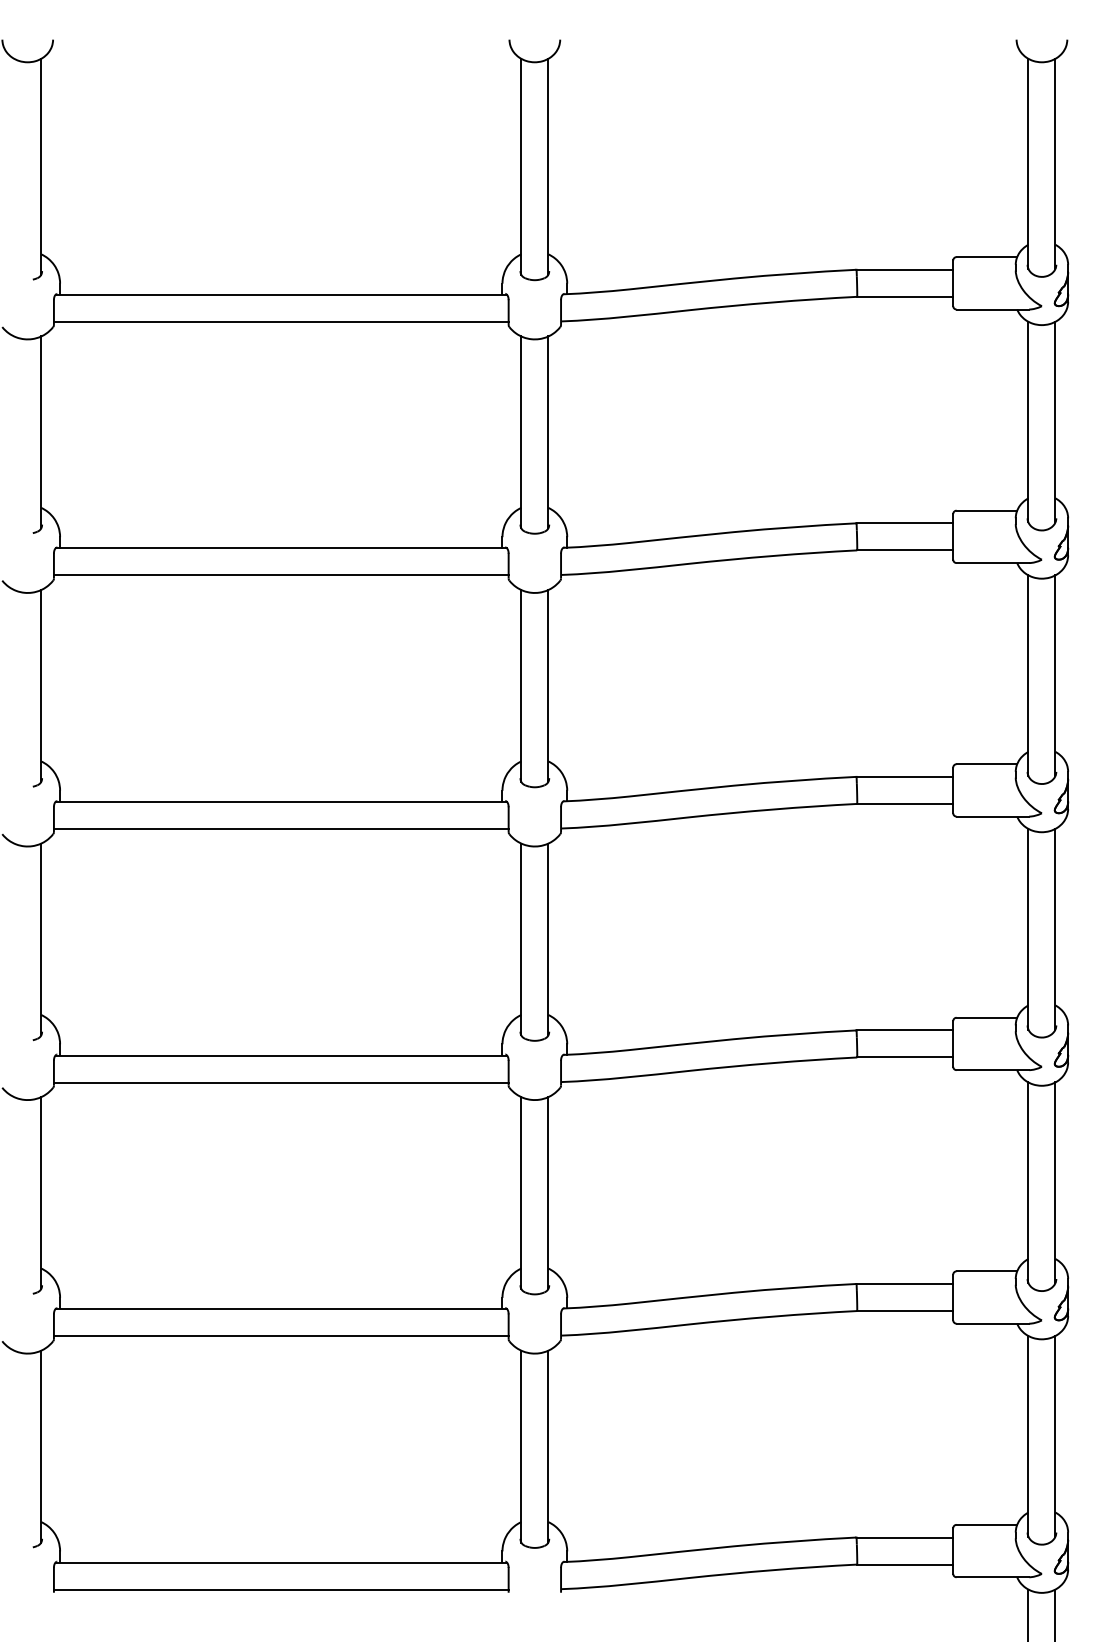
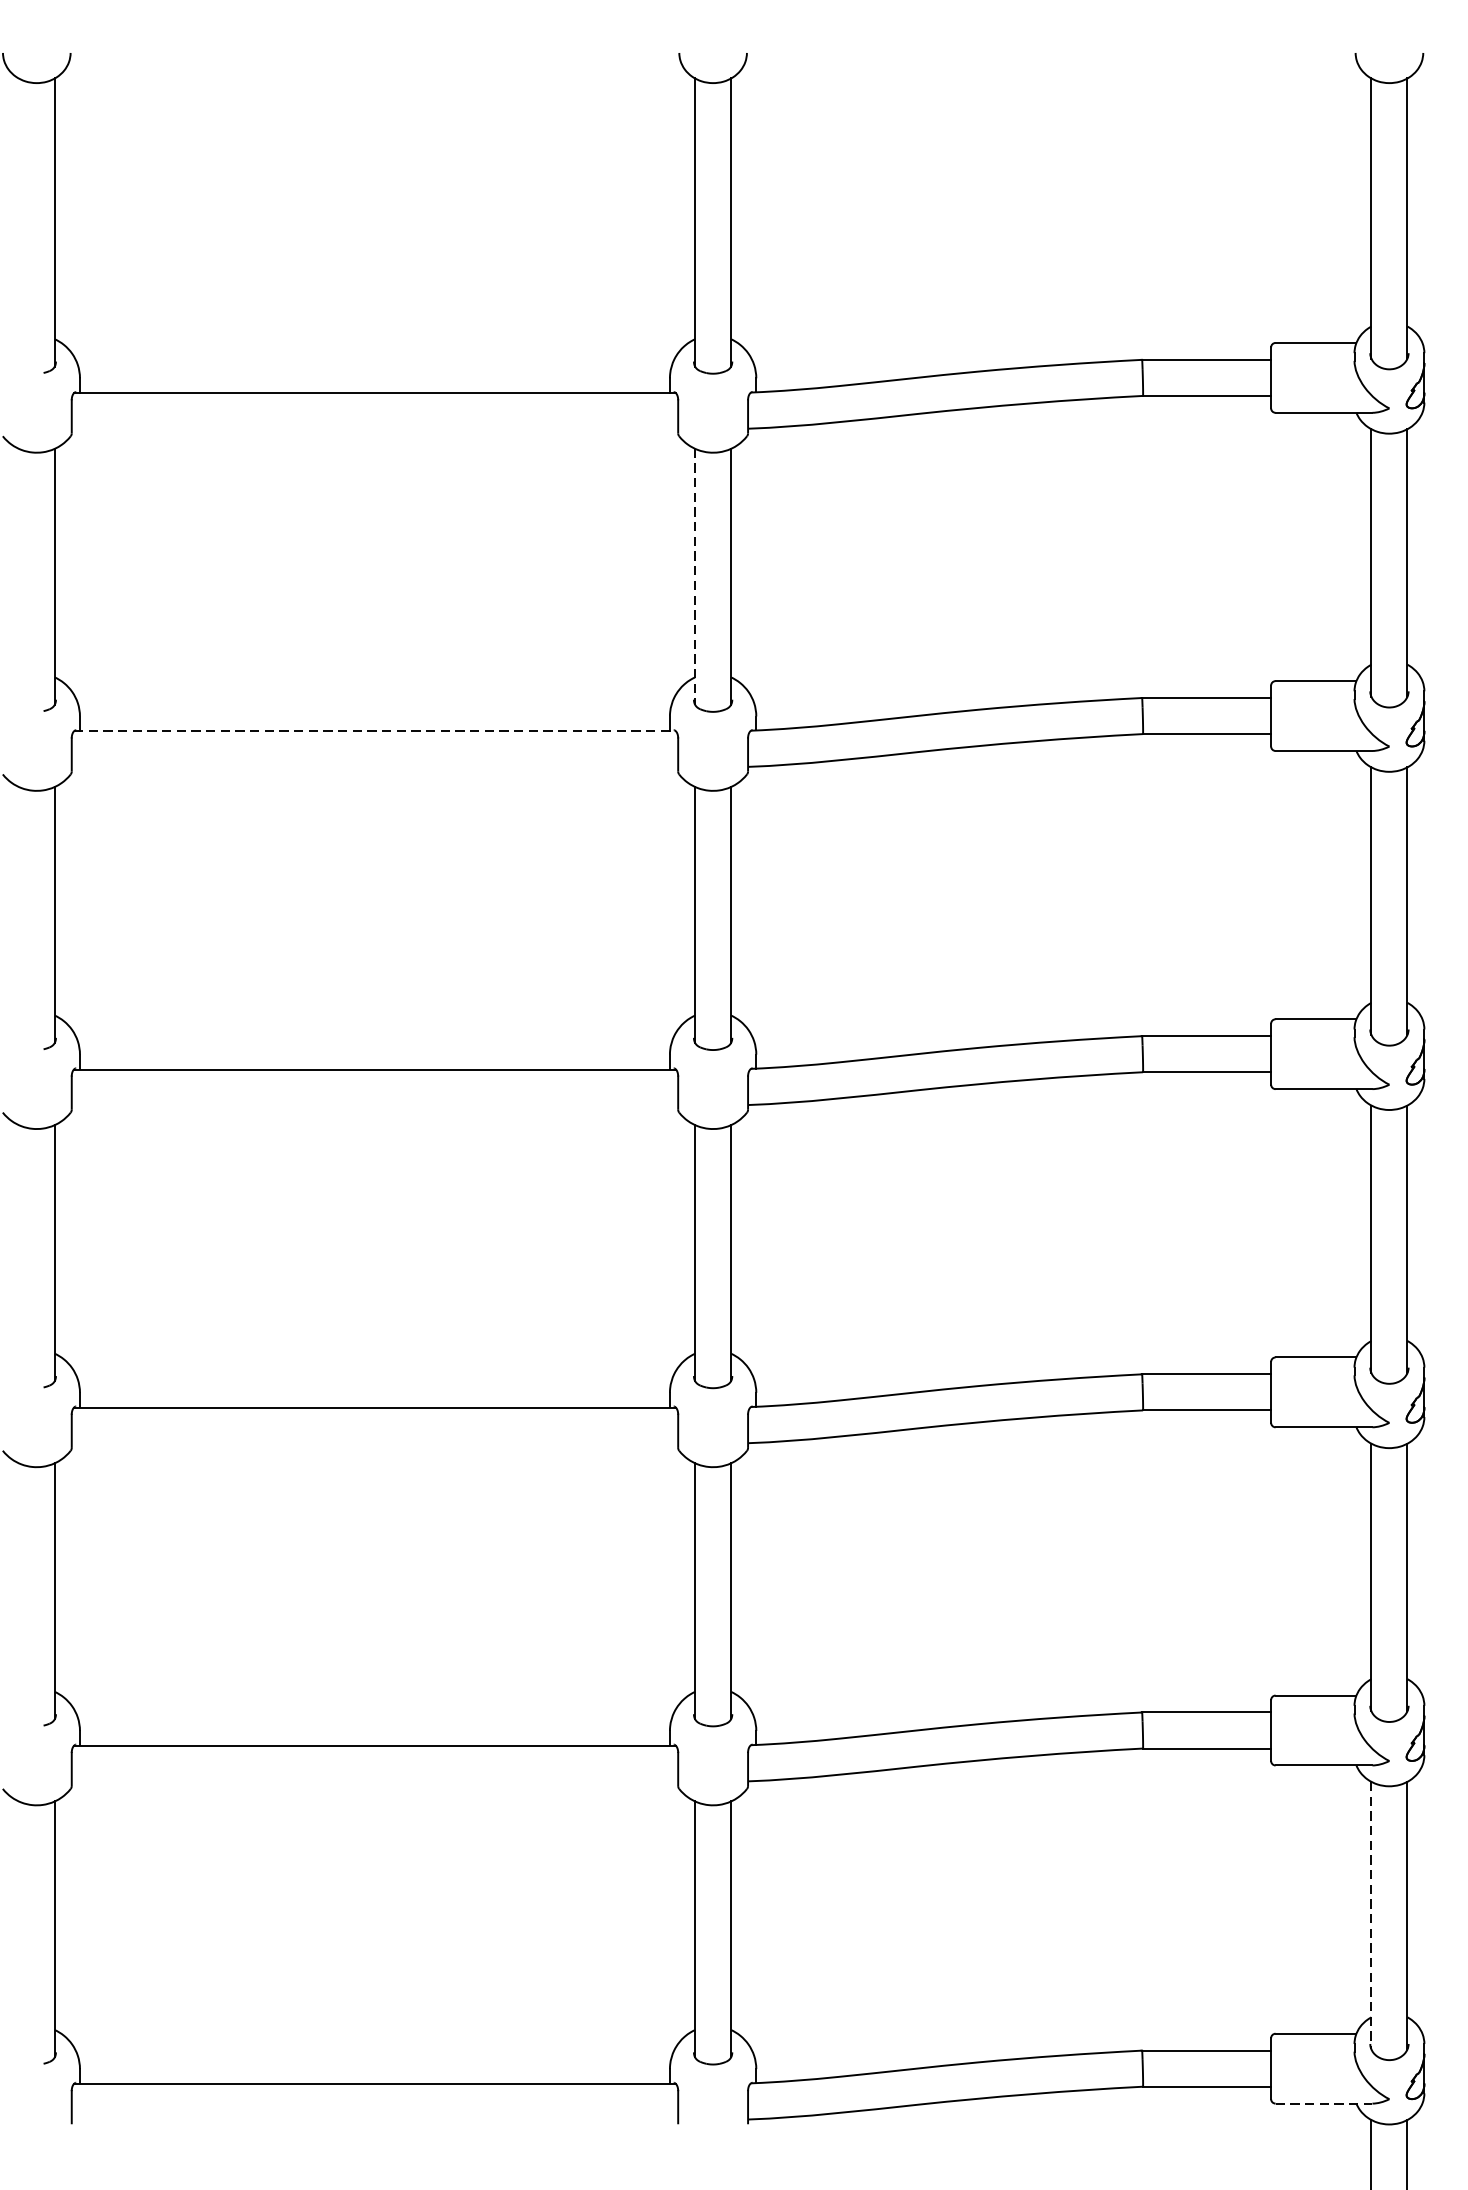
line: (280, 321) -> (373, 428), removed
line: (521, 432) -> (695, 576), solid -> dashed
line: (281, 548) -> (375, 731), solid -> dashed
line: (280, 575) -> (373, 767), removed
line: (280, 829) -> (373, 1106), removed
line: (280, 1082) -> (373, 1443), removed
line: (280, 1336) -> (373, 1782), removed
line: (1028, 1436) -> (1371, 1915), solid -> dashed
line: (993, 1577) -> (1324, 2103), solid -> dashed
line: (280, 1589) -> (373, 2119), removed

